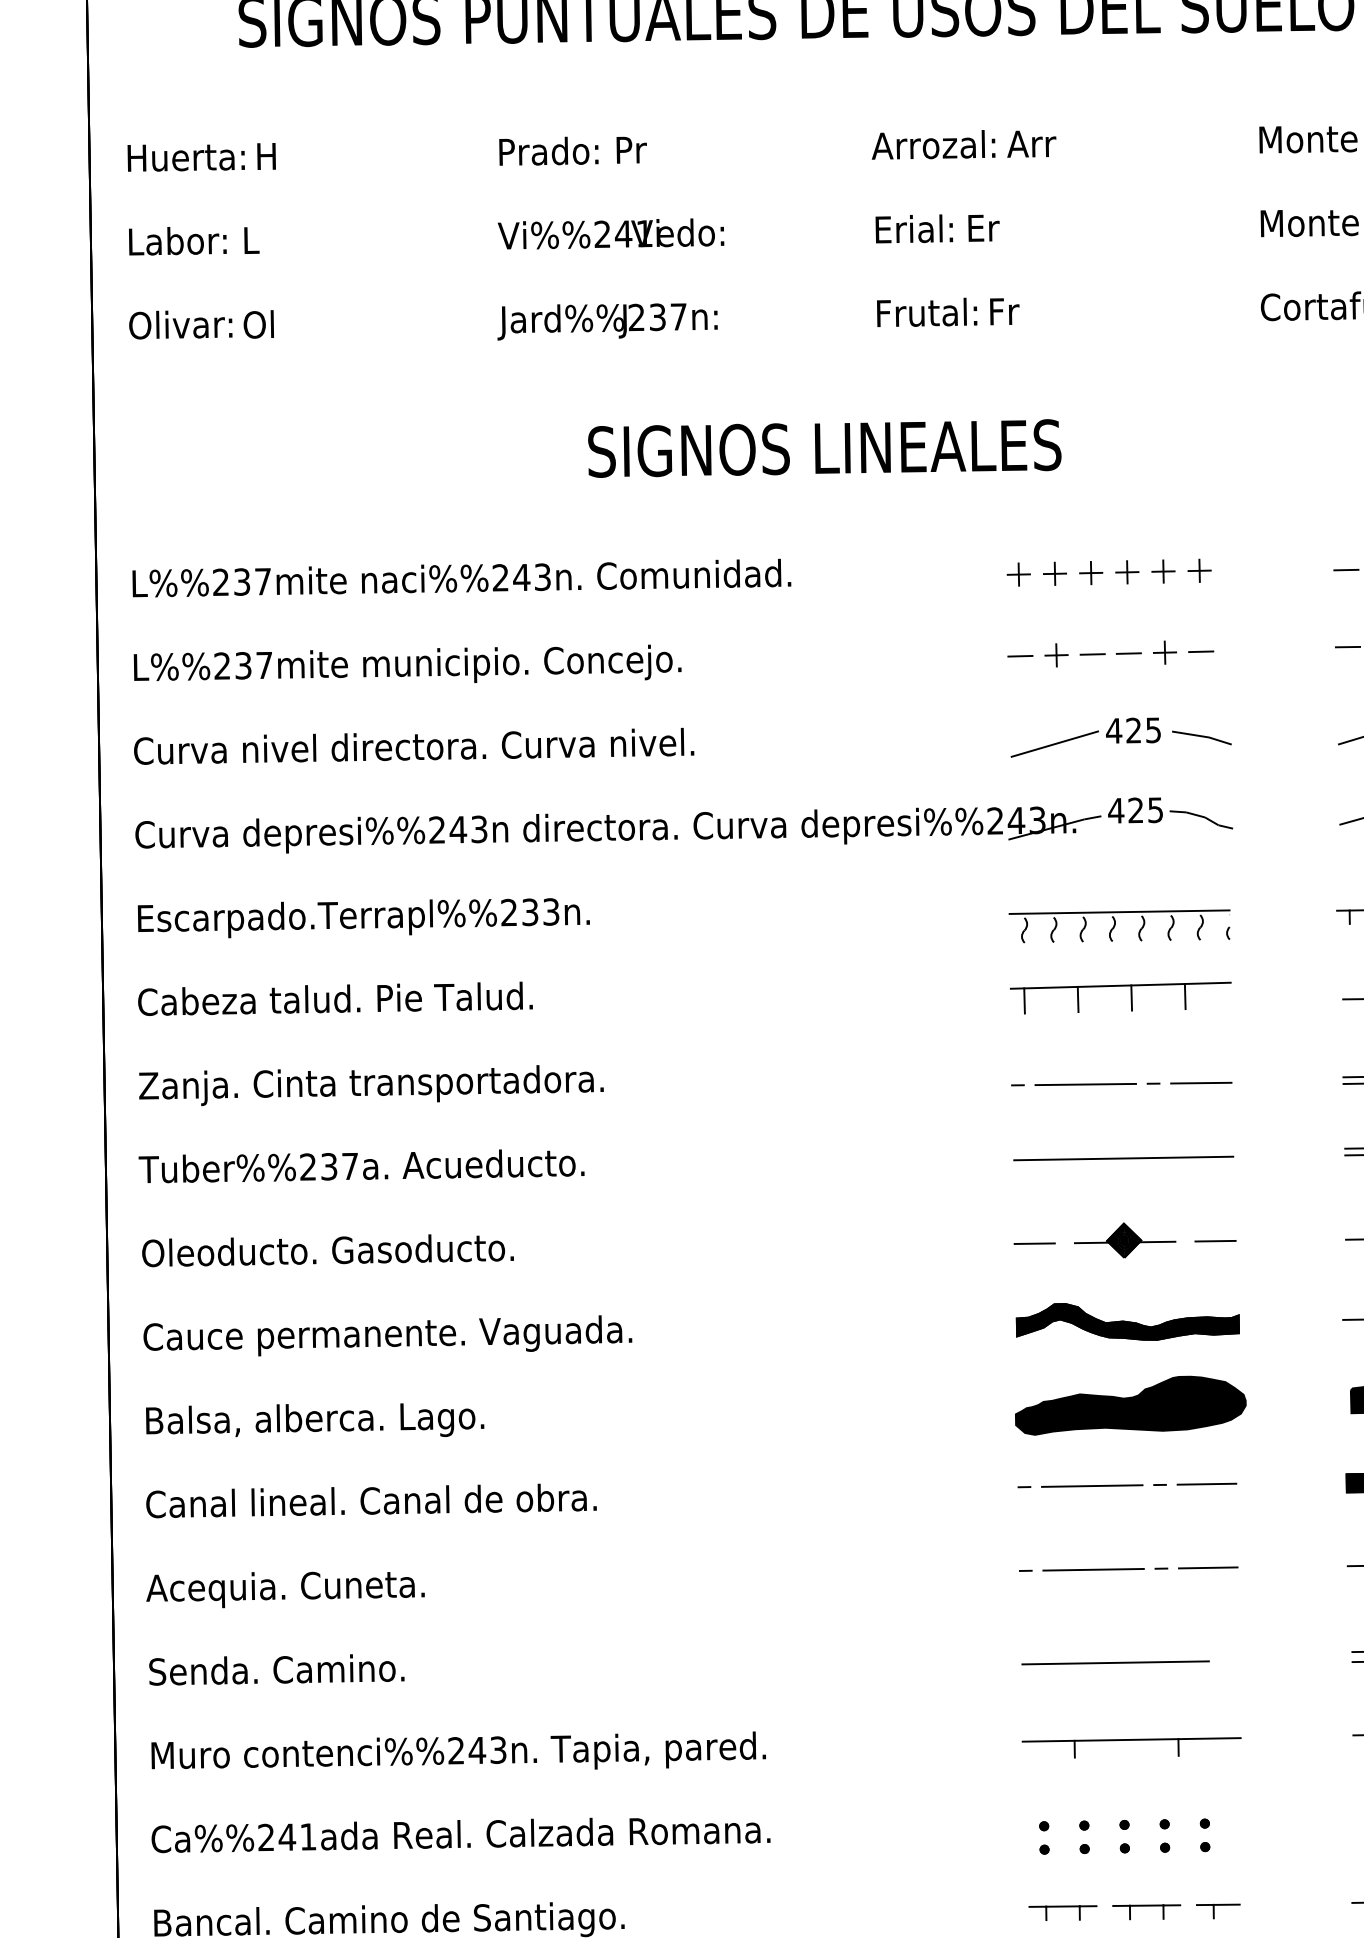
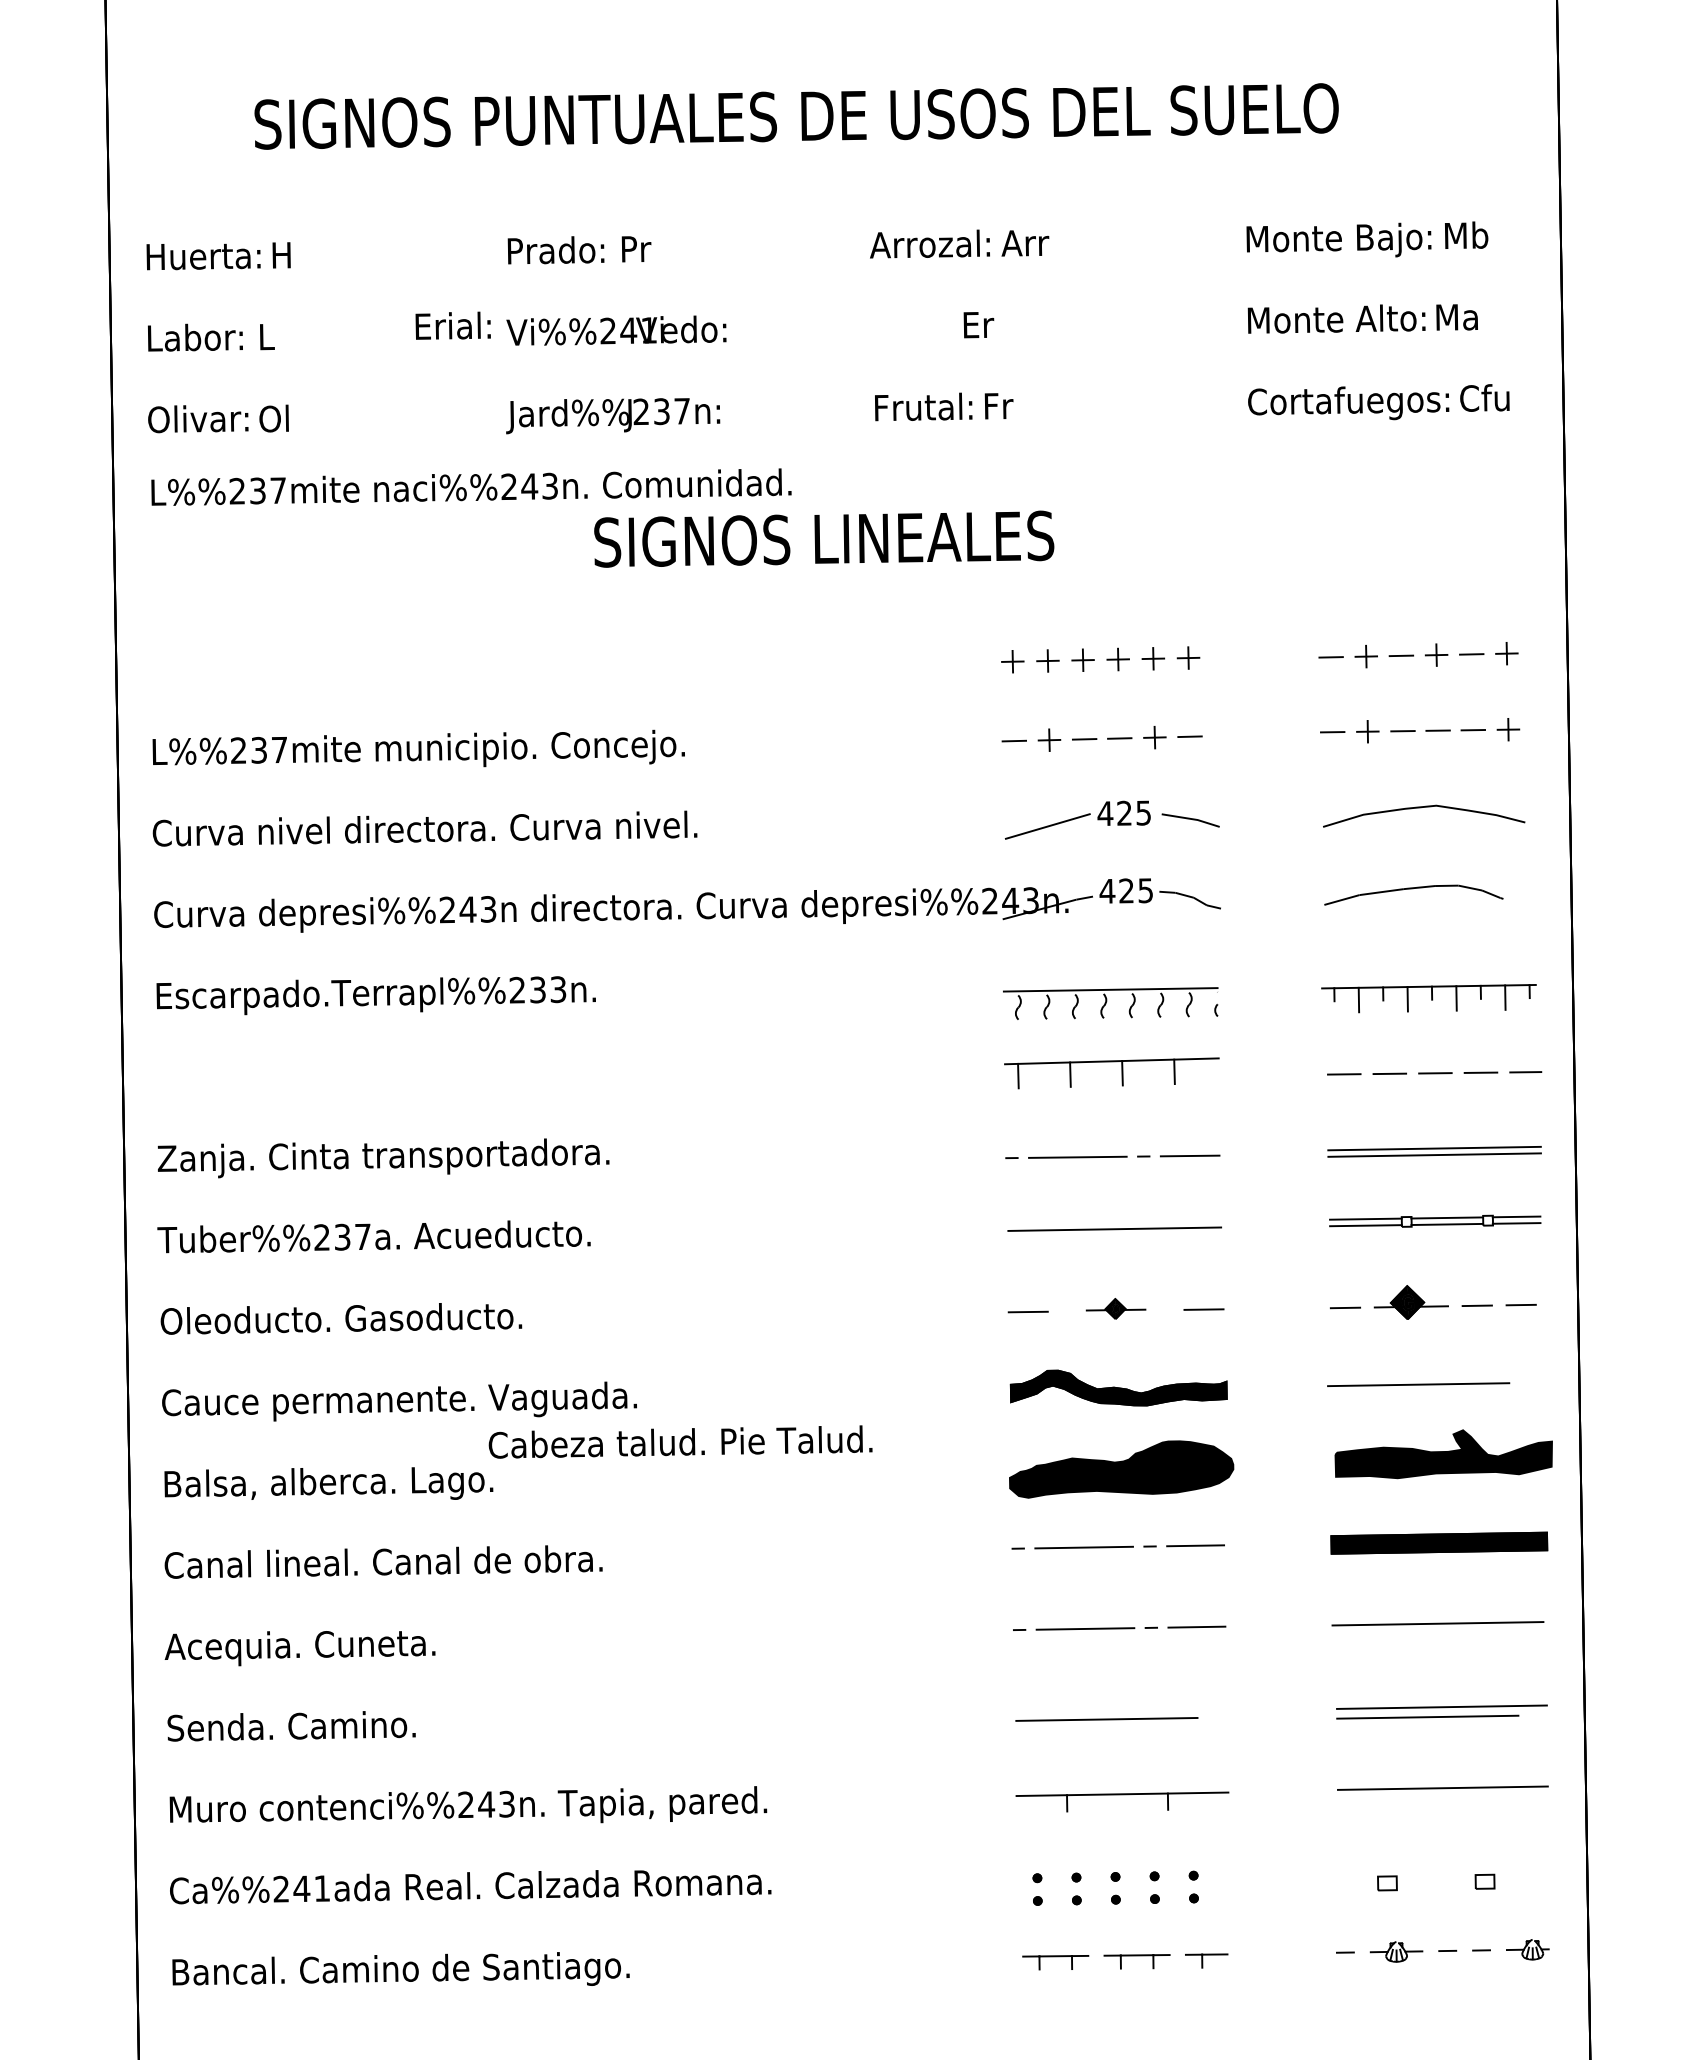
text: (913, 228) -> (452, 325), moved
text: (461, 577) -> (471, 486), moved
text: (335, 998) -> (680, 1441), moved
part: (1124, 1240) -> (1115, 1308), size x0.6

